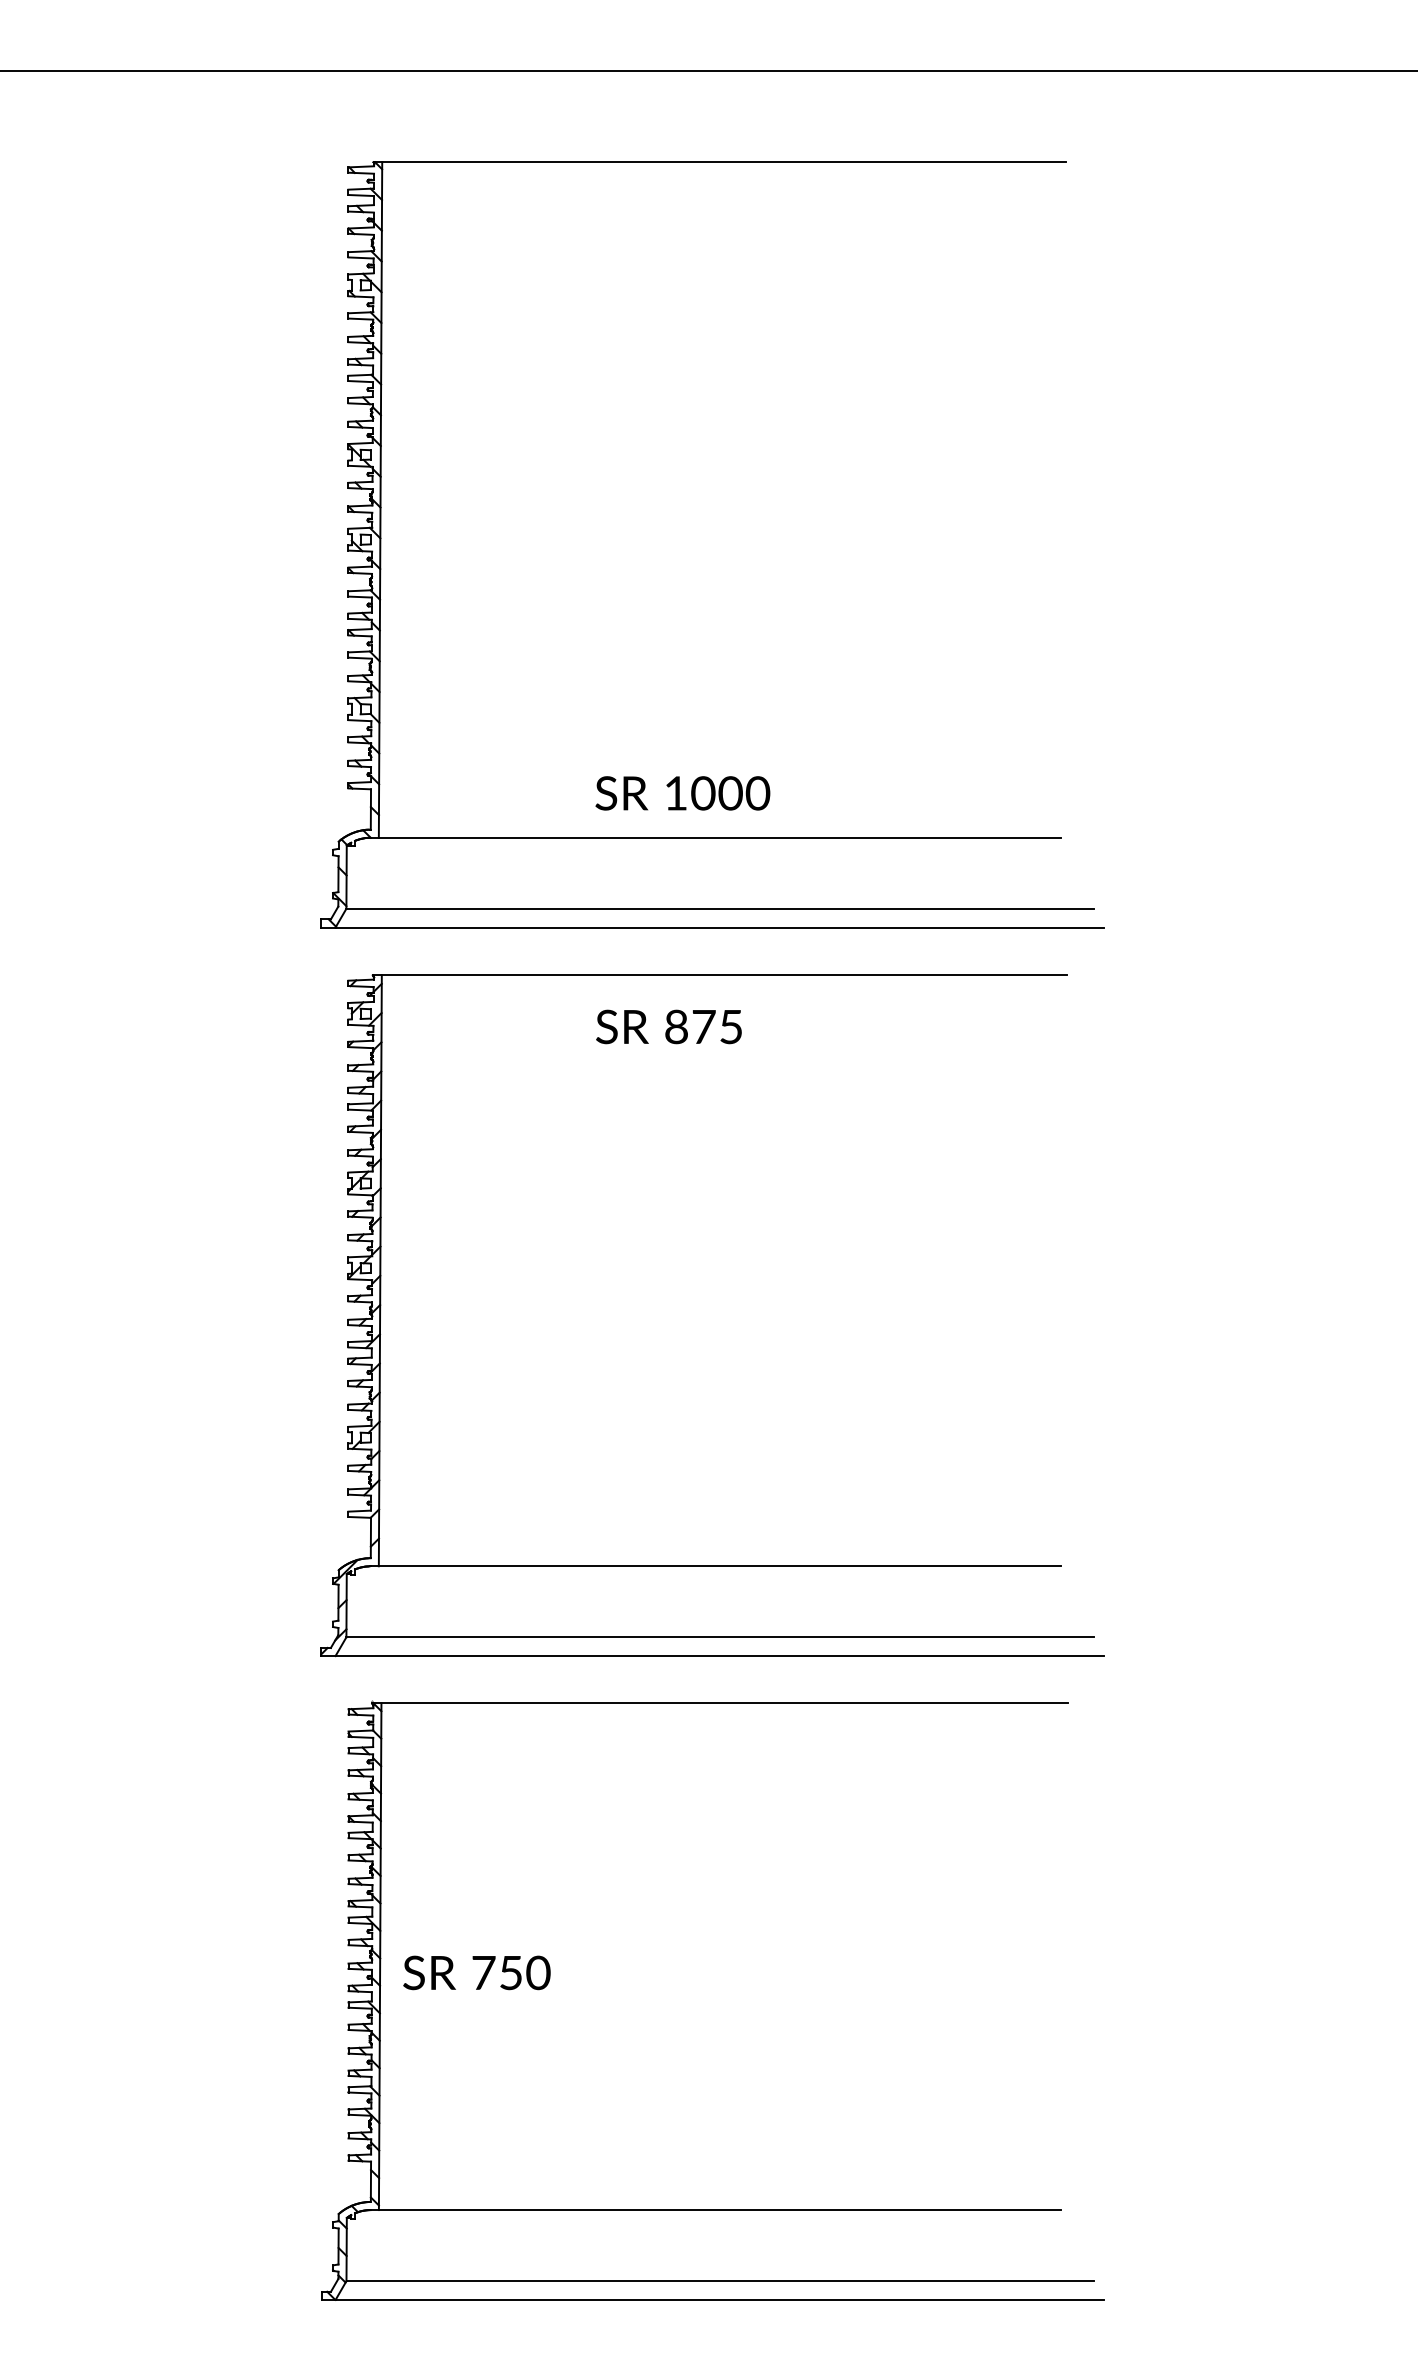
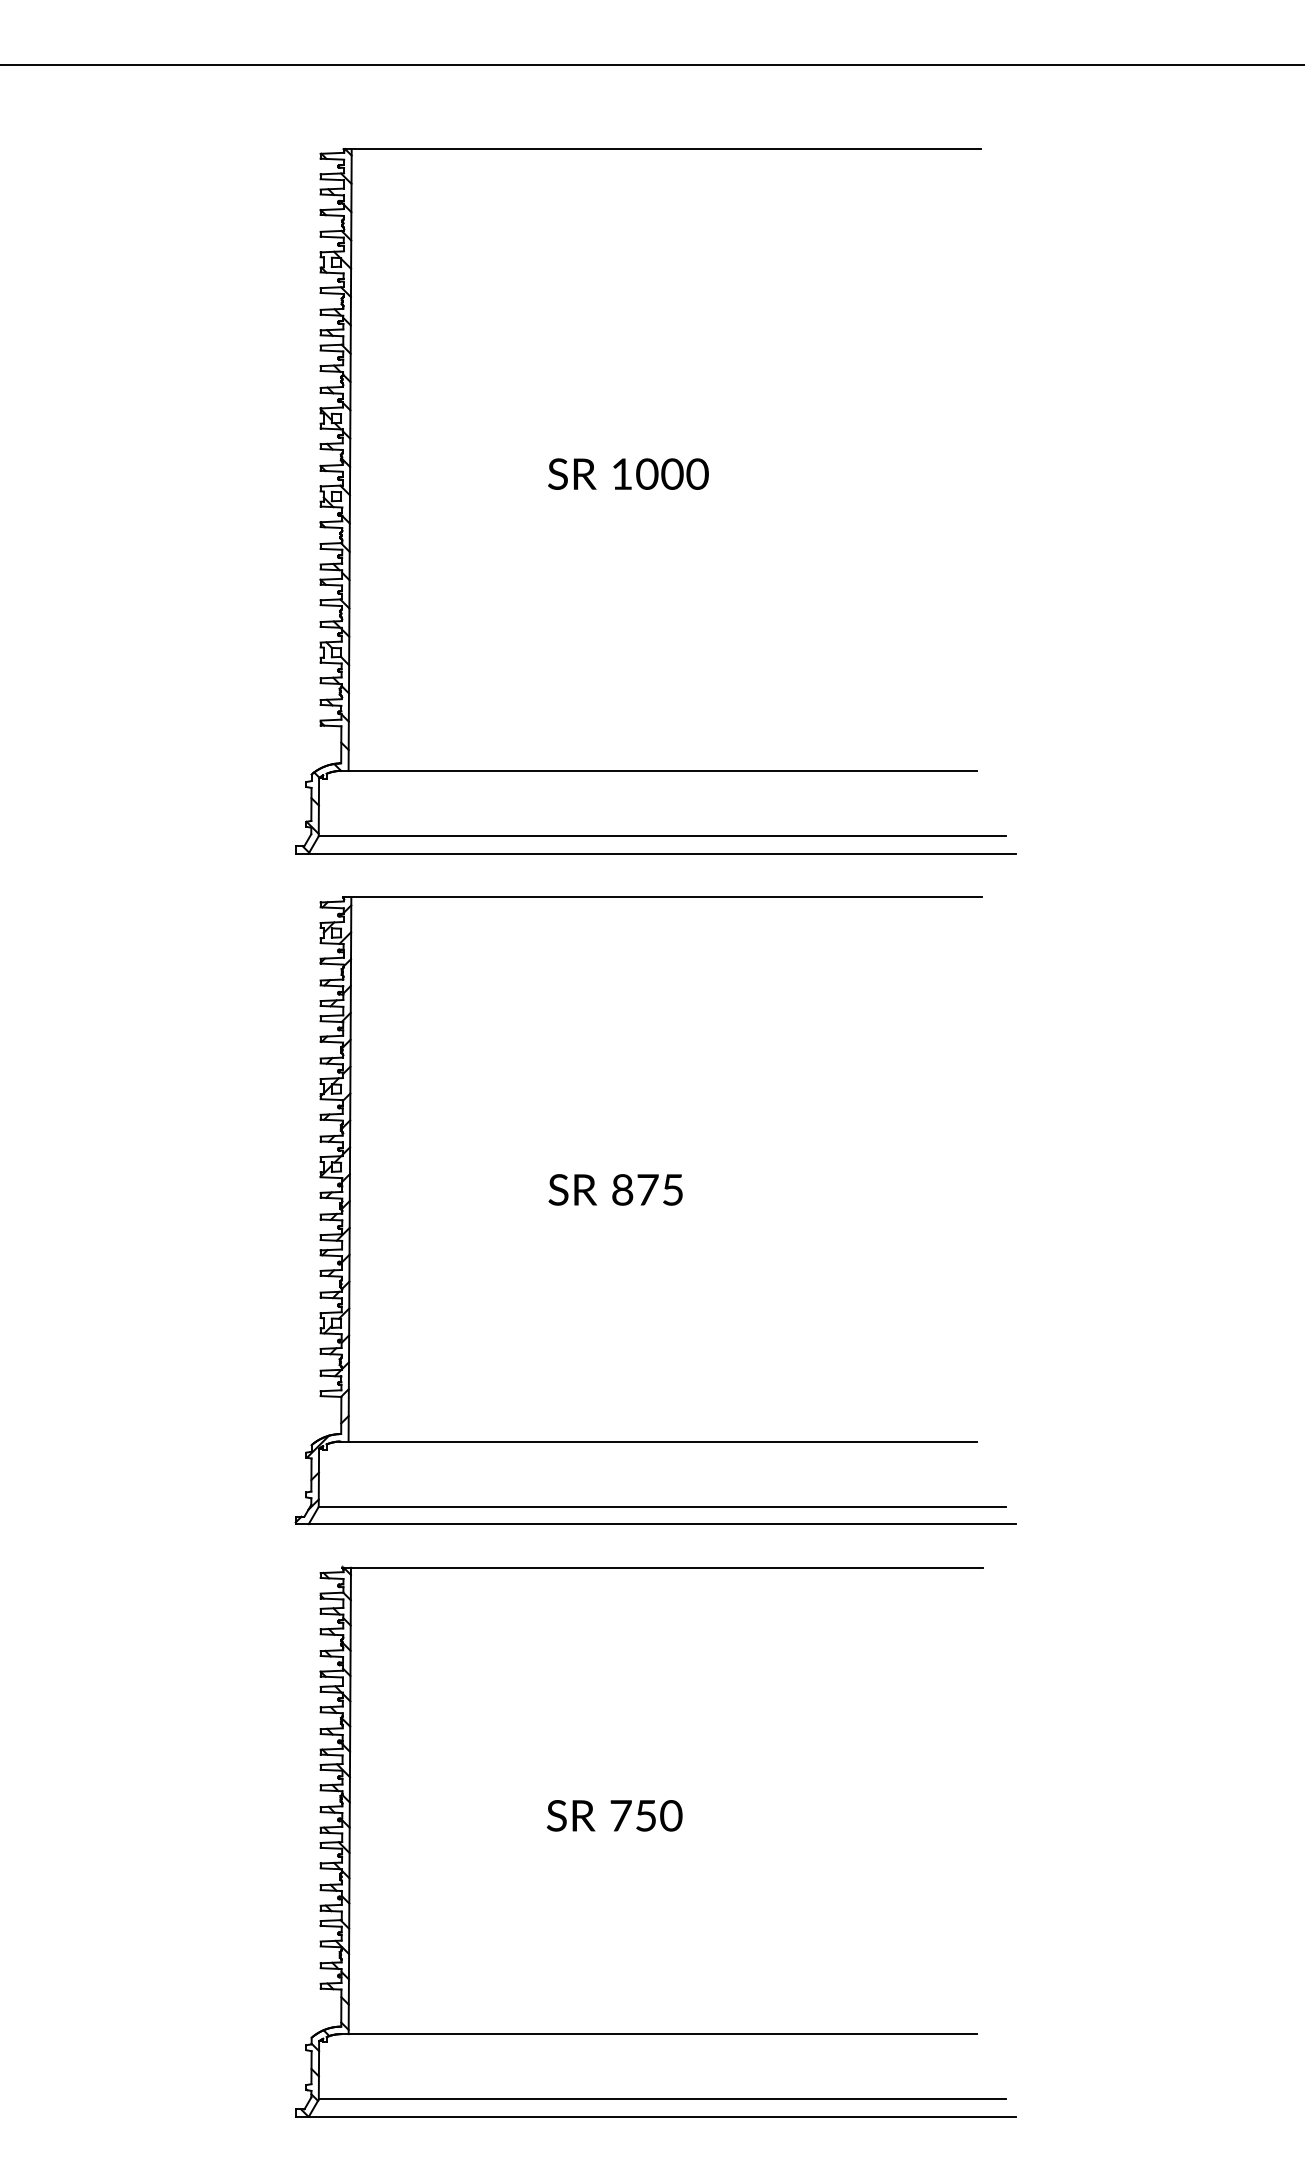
text: (682, 793) -> (628, 474), moved
text: (668, 1026) -> (615, 1189), moved
text: (476, 1972) -> (614, 1815), moved

